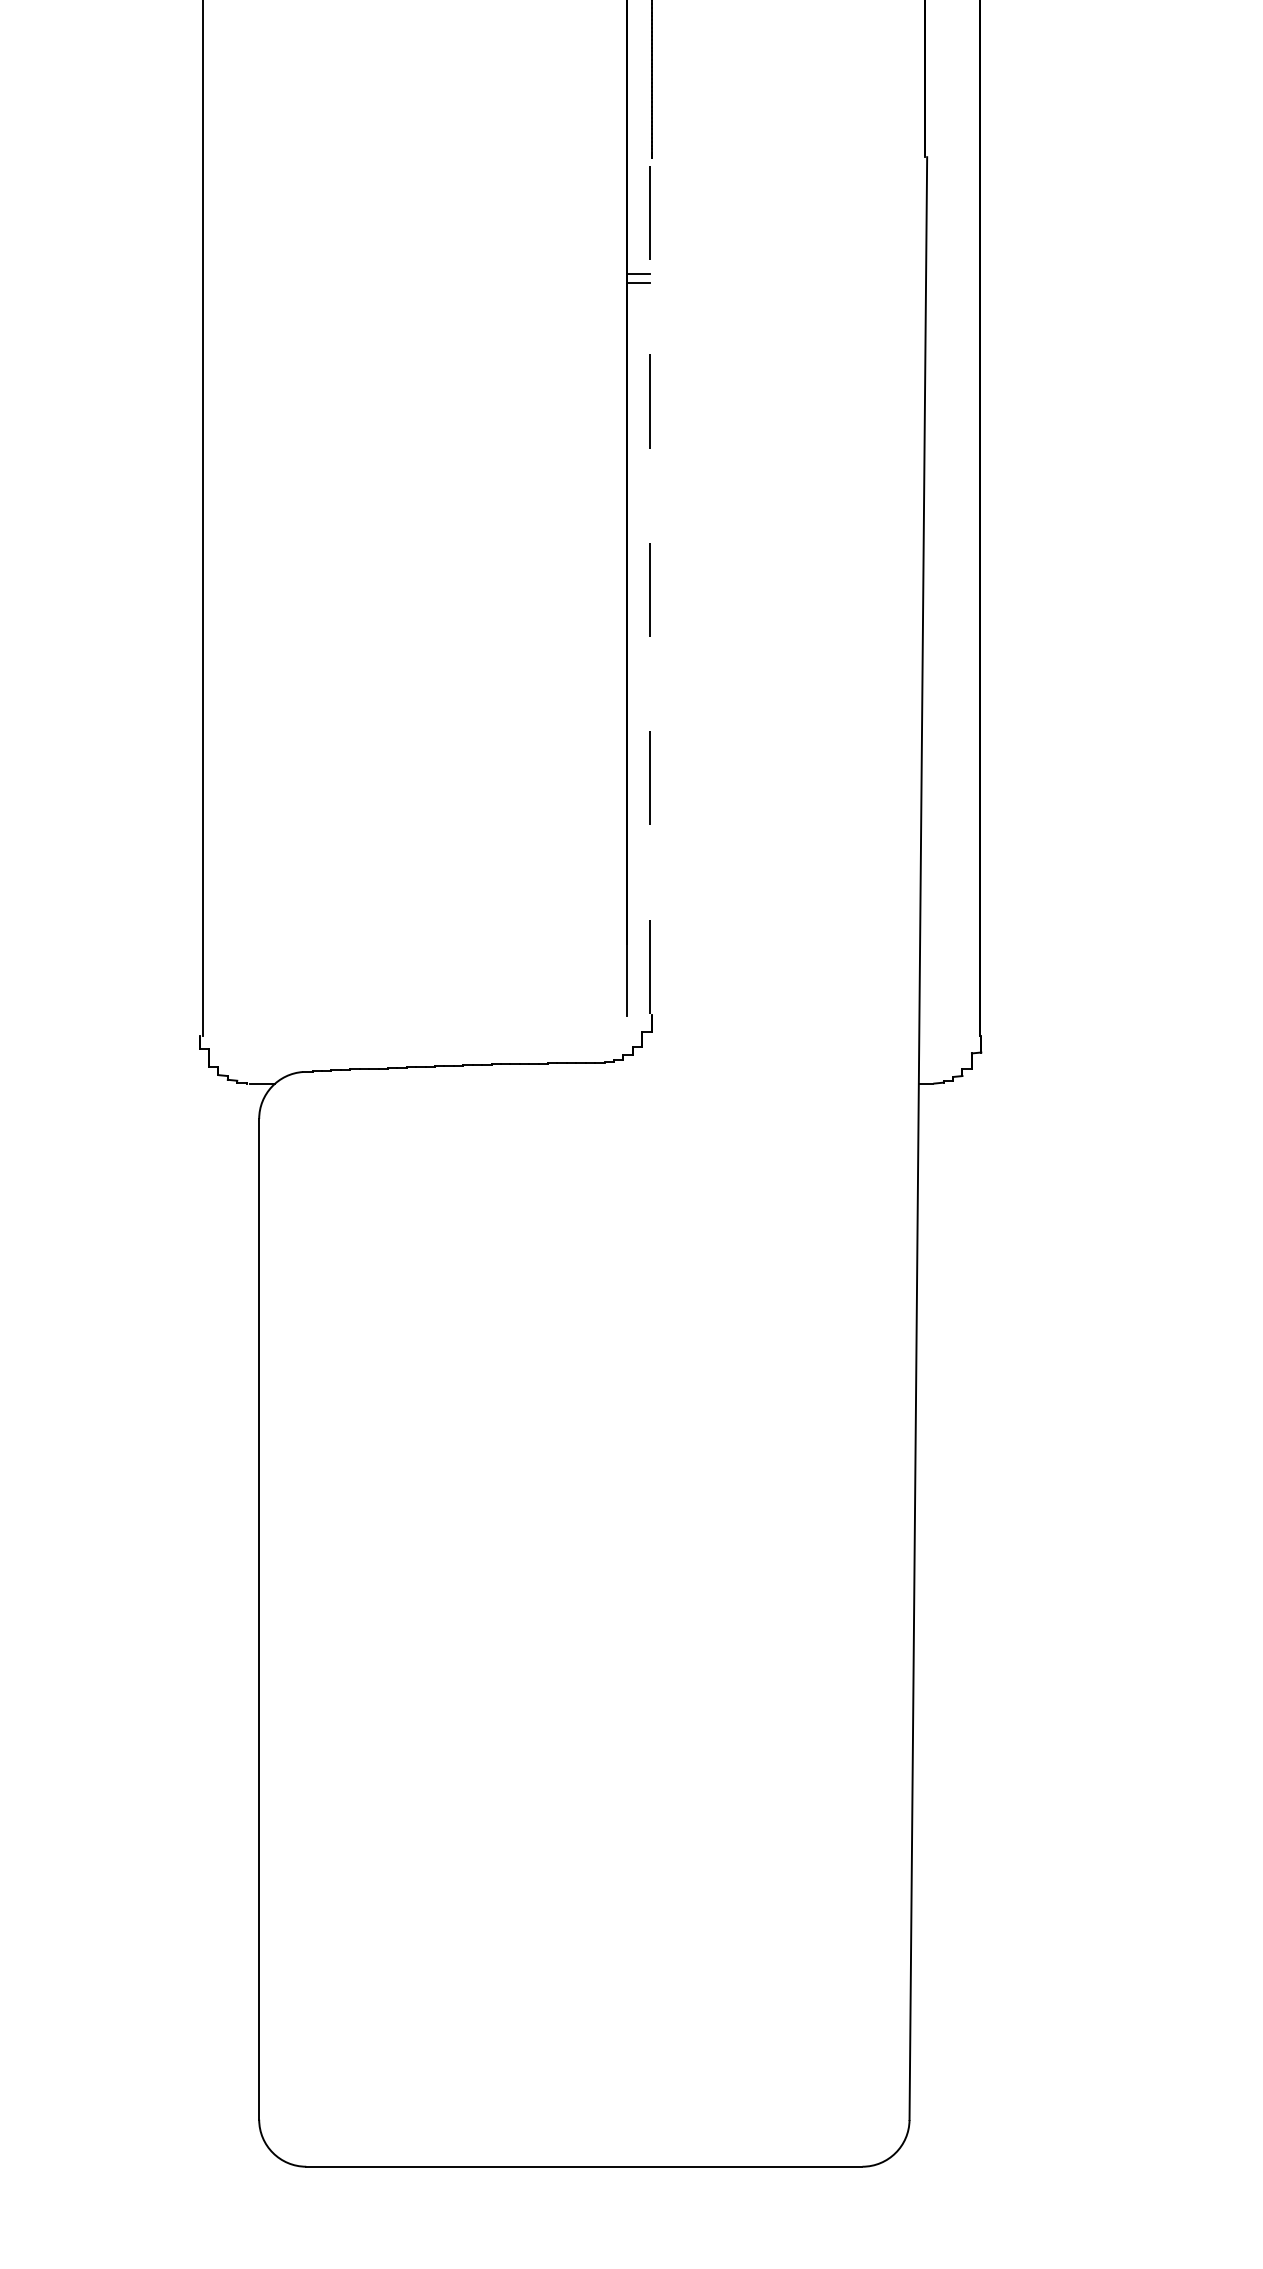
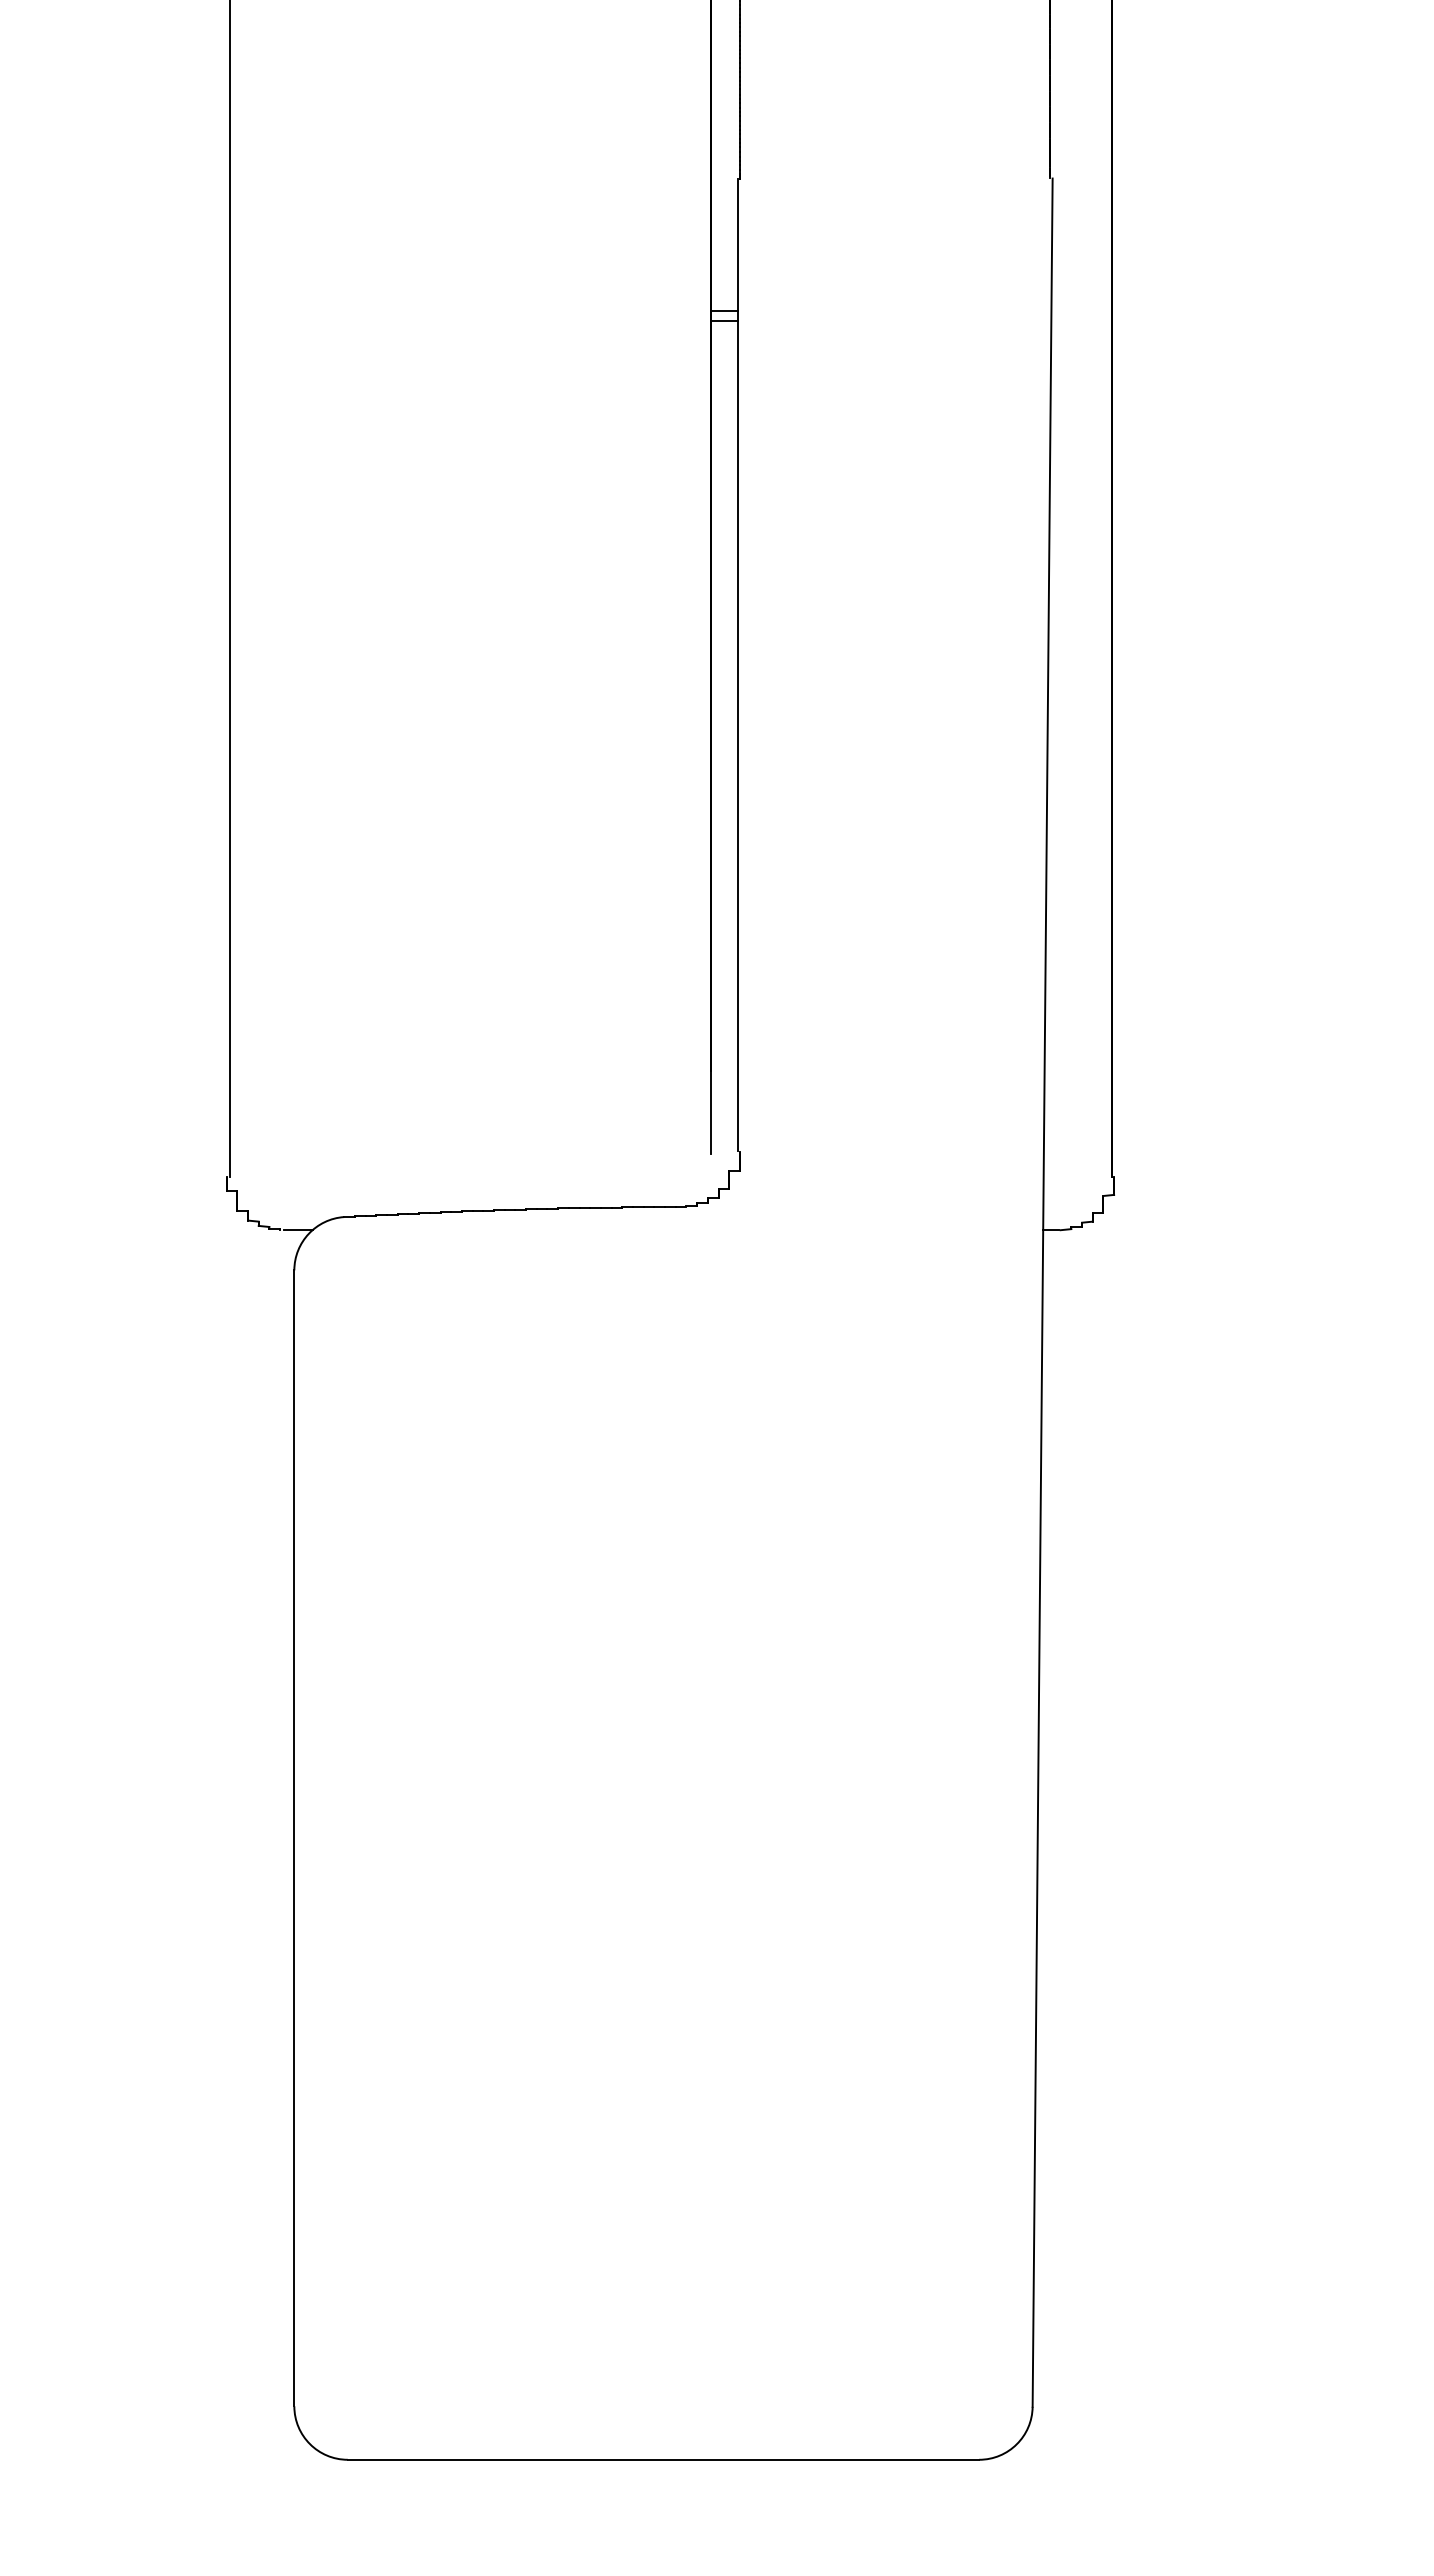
line: (650, 585) -> (738, 664), dashed -> solid

